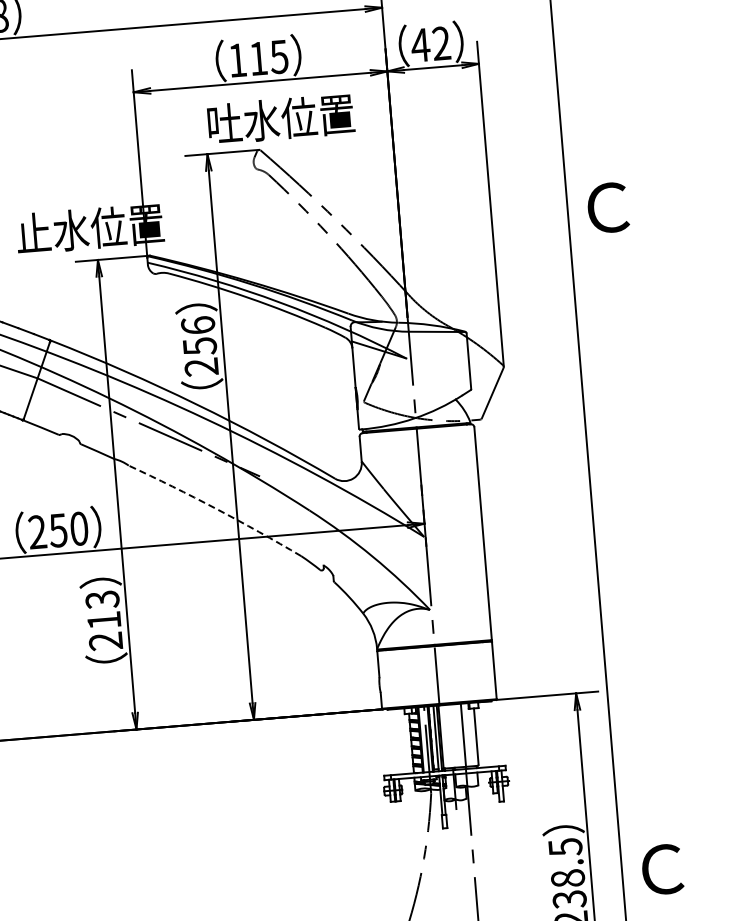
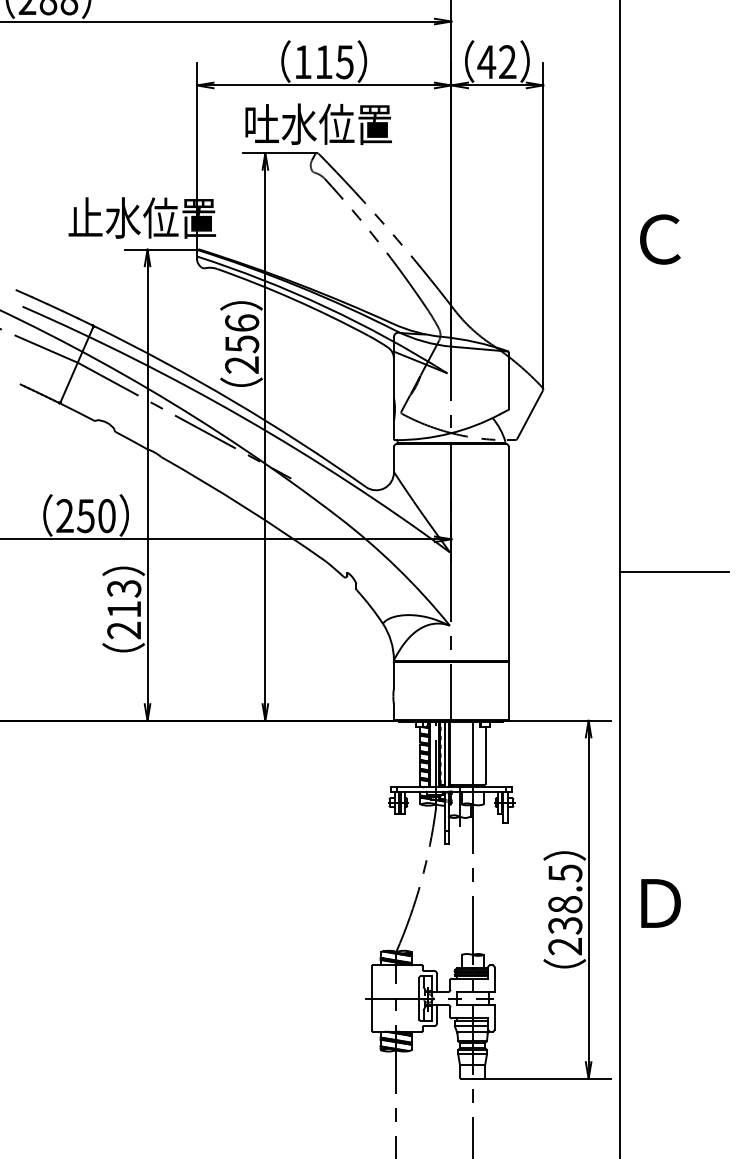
text: (280, 118) -> (318, 123), moved
arc: (215, 509) -> (244, 507), dashed -> solid
line: (649, 537) -> (674, 571), added
text: (662, 869) -> (660, 903), Ｃ -> Ｄ

